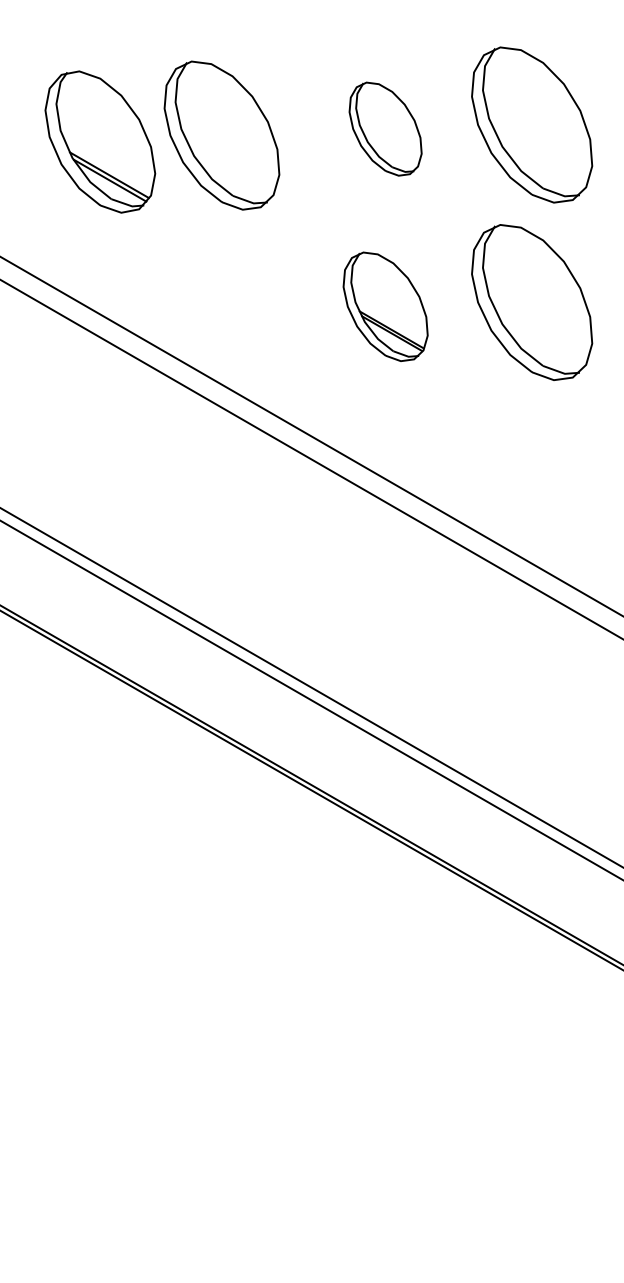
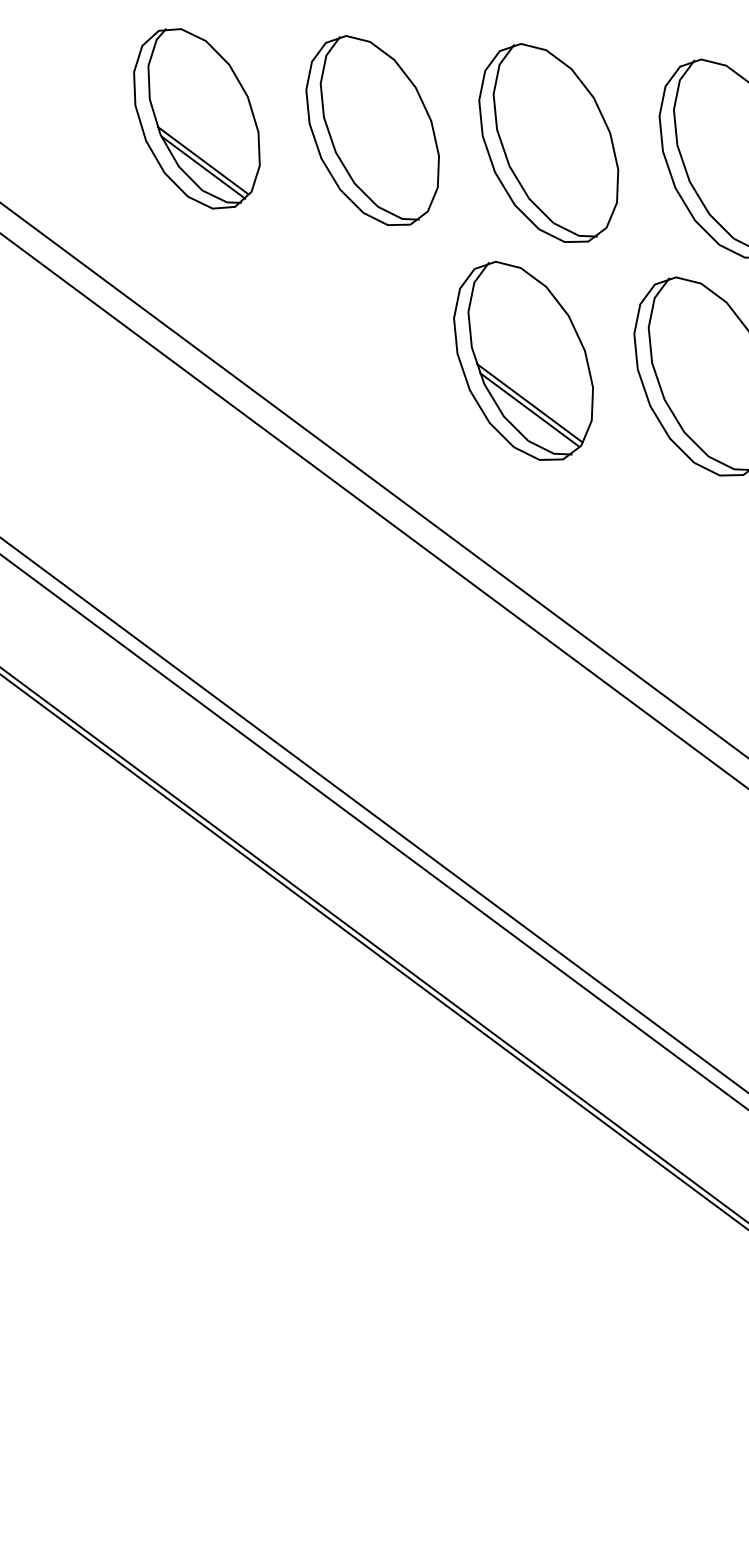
part: (385, 128) -> (548, 142), size x1.67
part: (221, 135) -> (372, 130), moved
part: (385, 306) -> (523, 361), size x1.43

